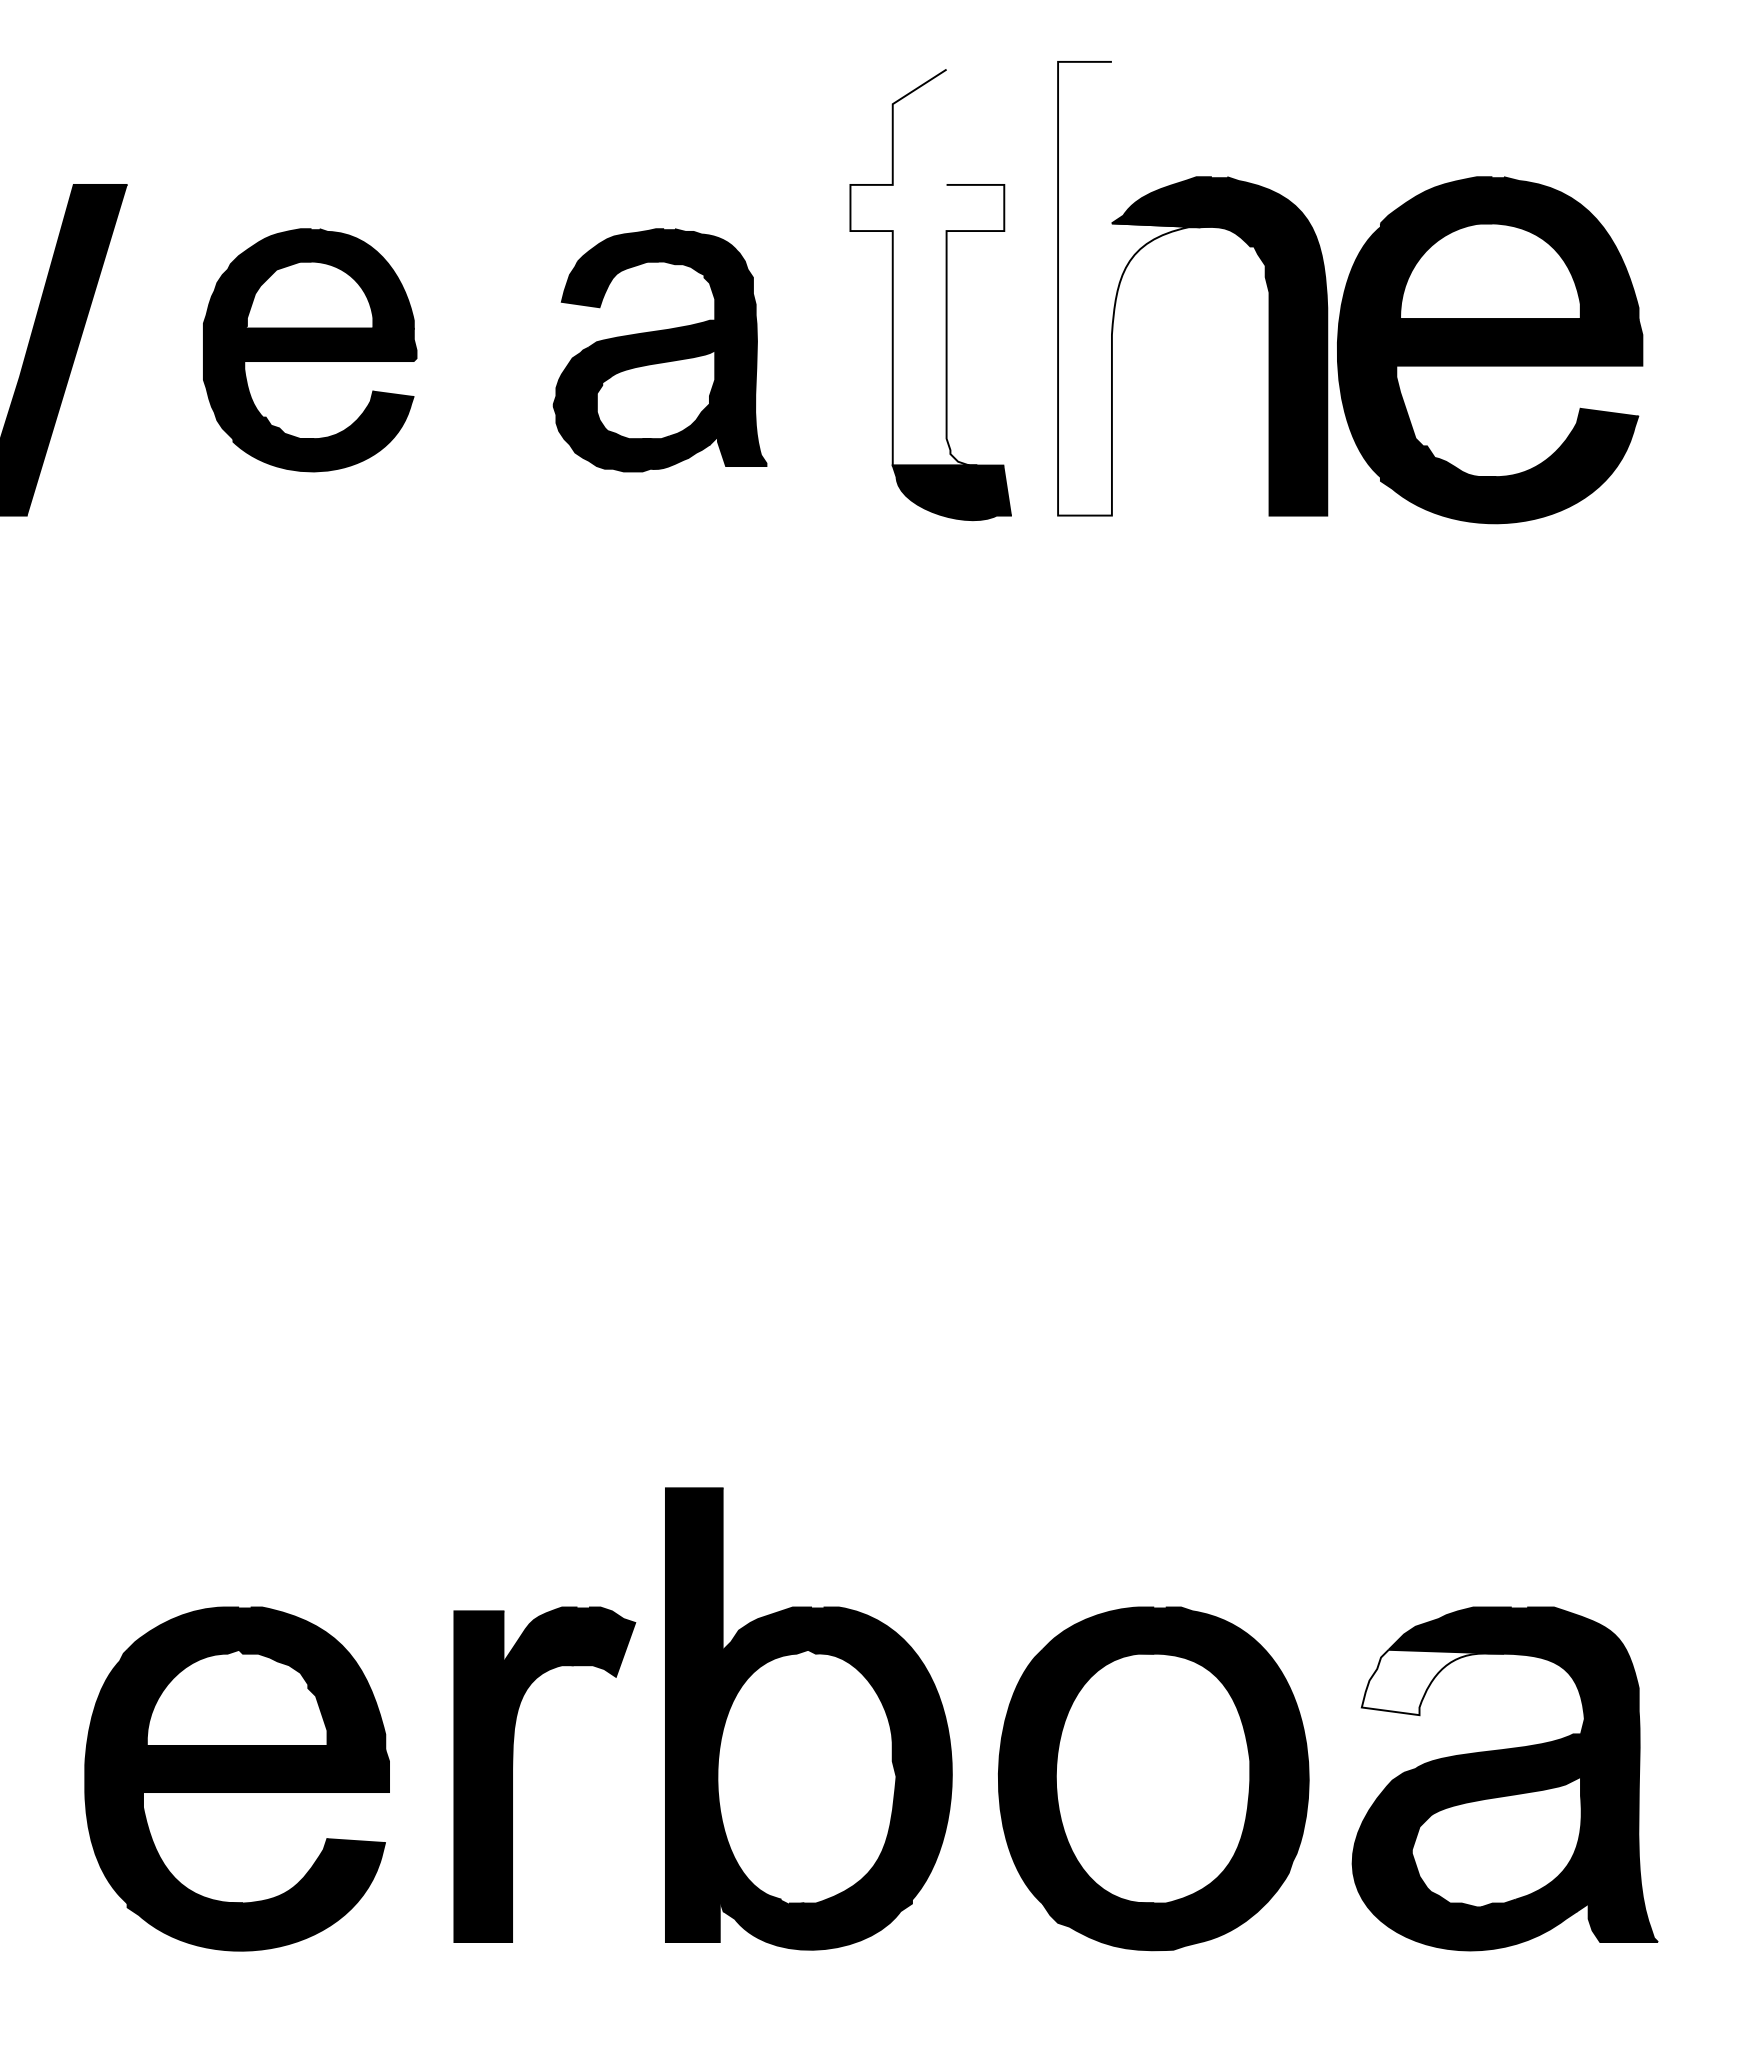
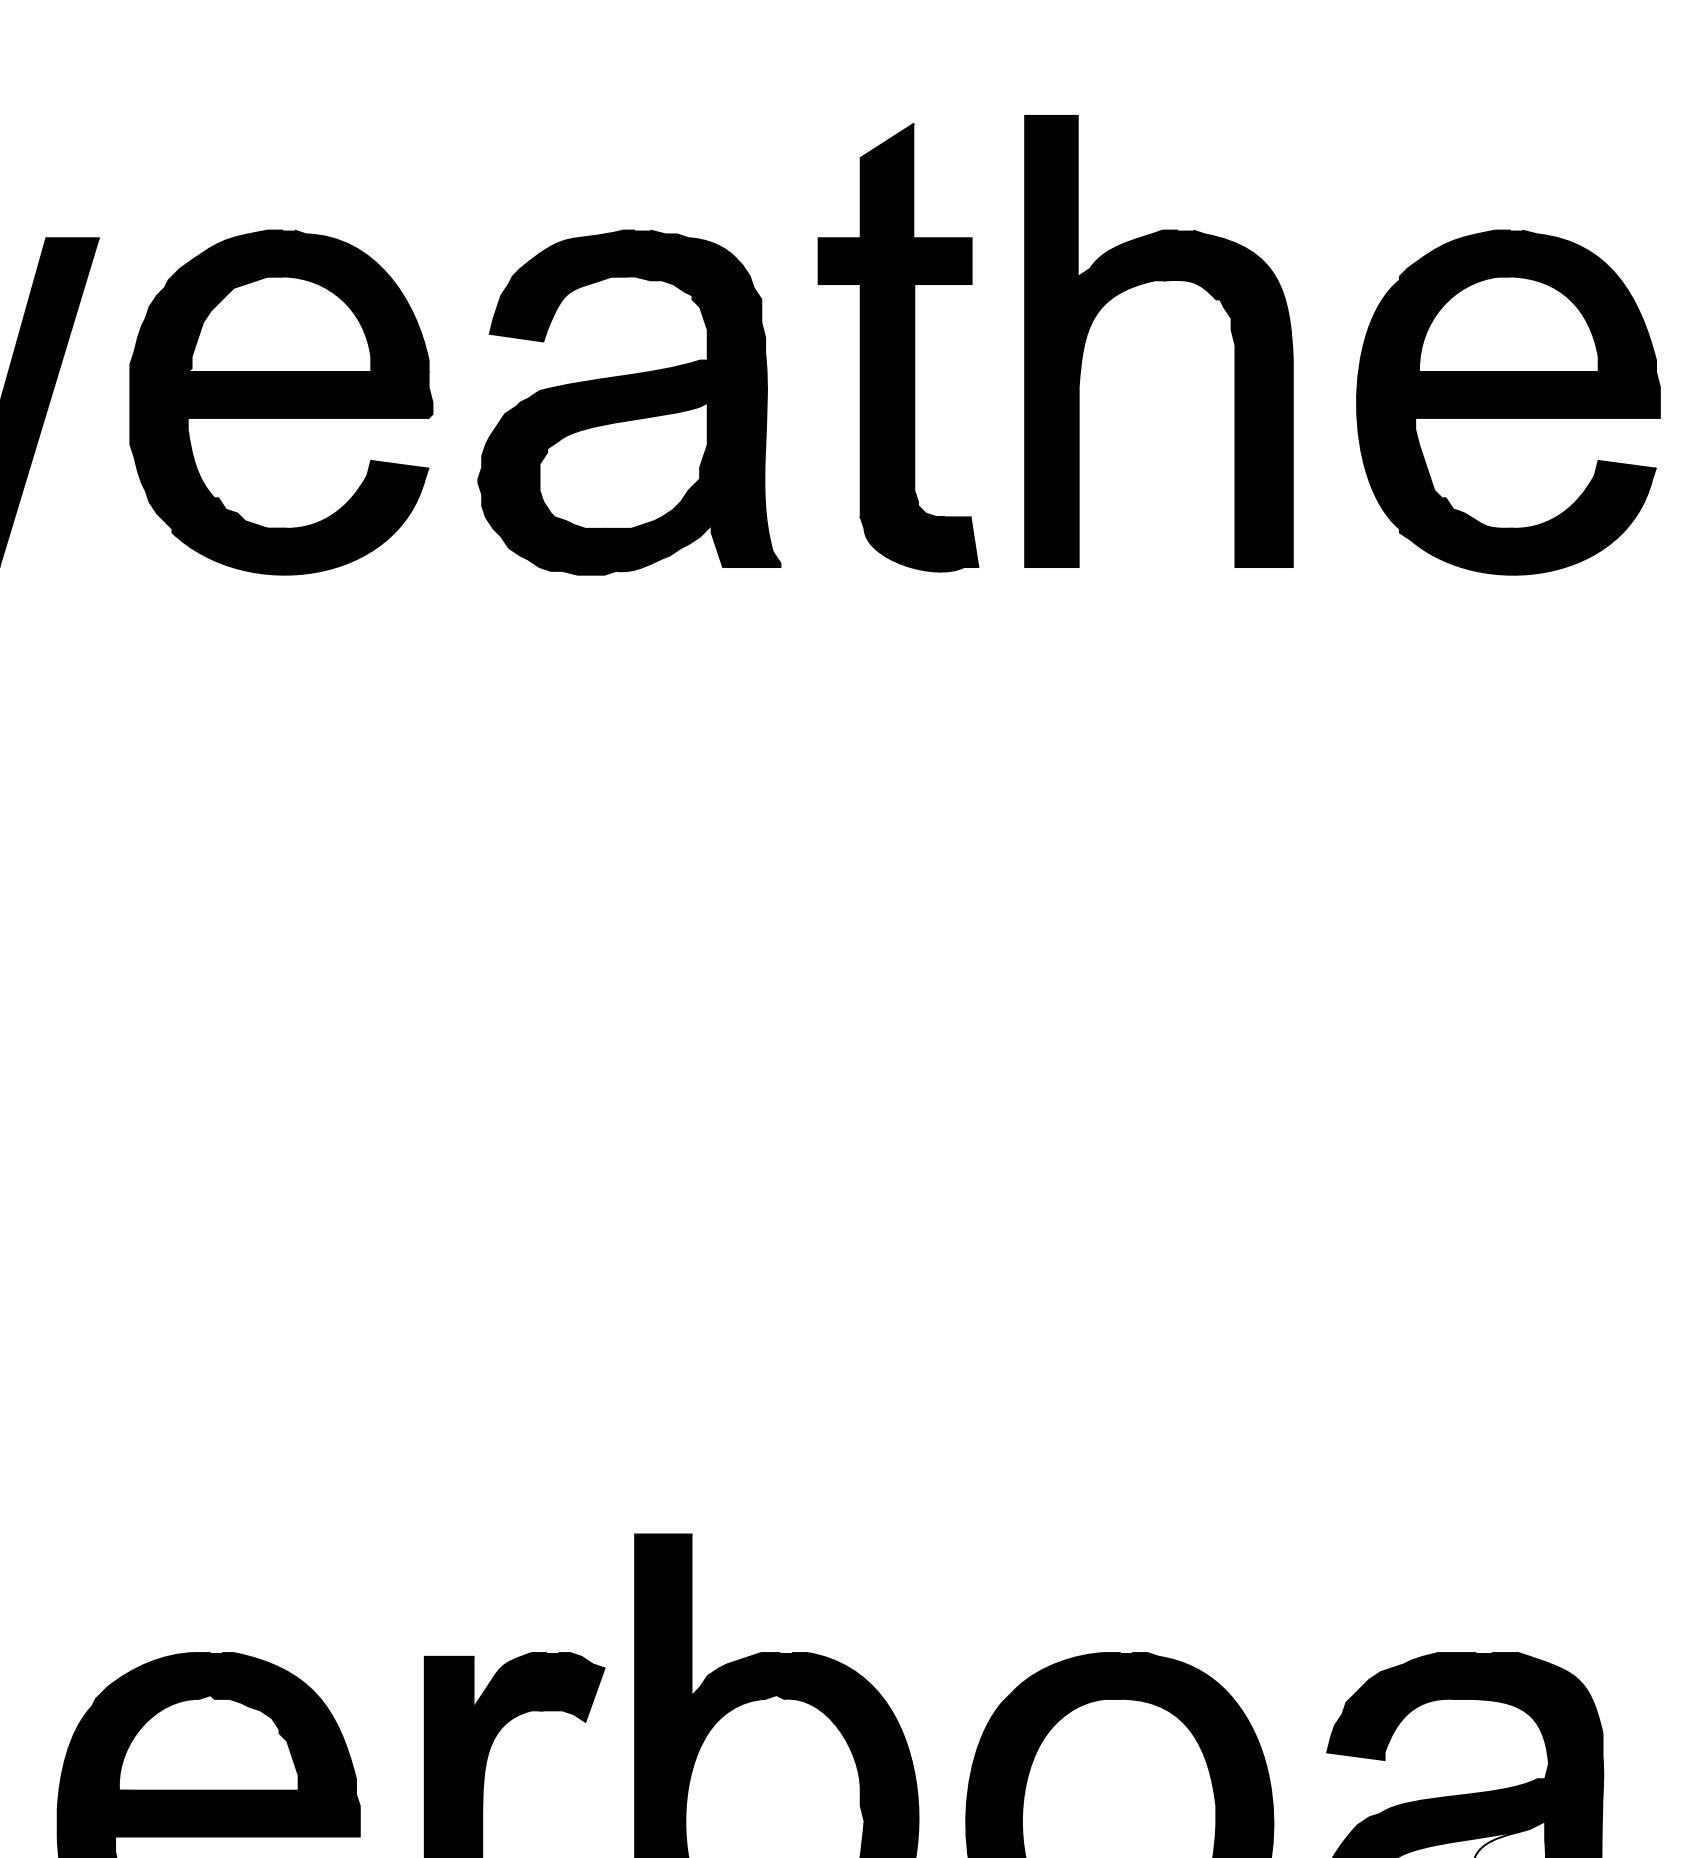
fill: (927, 267) -> (895, 320), added
fill: (1129, 288) -> (1096, 341), added
part: (309, 350) -> (280, 402), size x1.43
part: (659, 350) -> (628, 402), size x1.43
part: (1490, 350) -> (1508, 402), moved
fill: (1432, 1682) -> (1397, 1727), added

